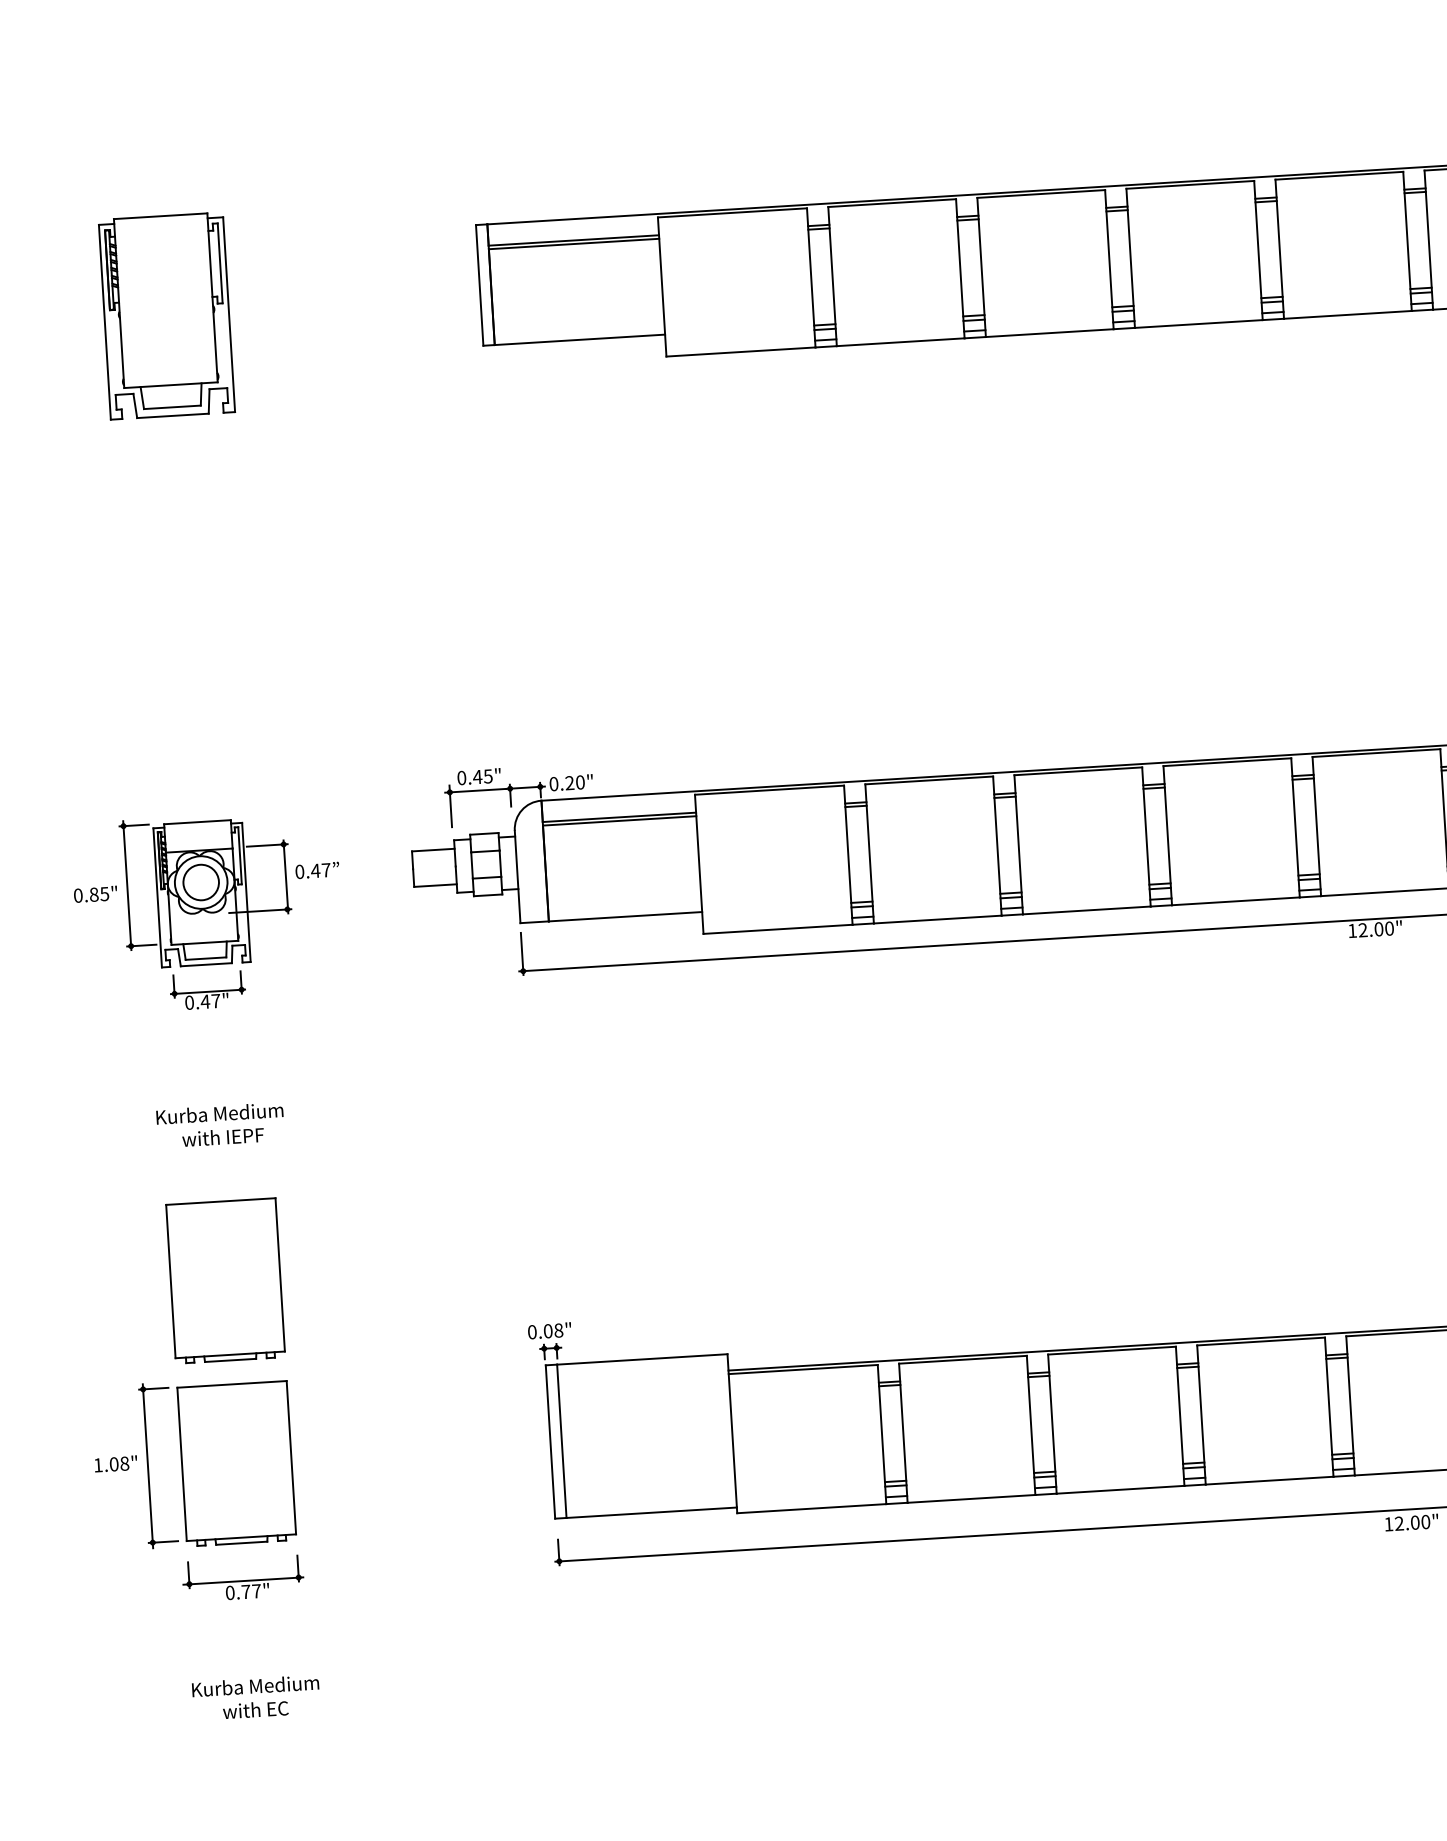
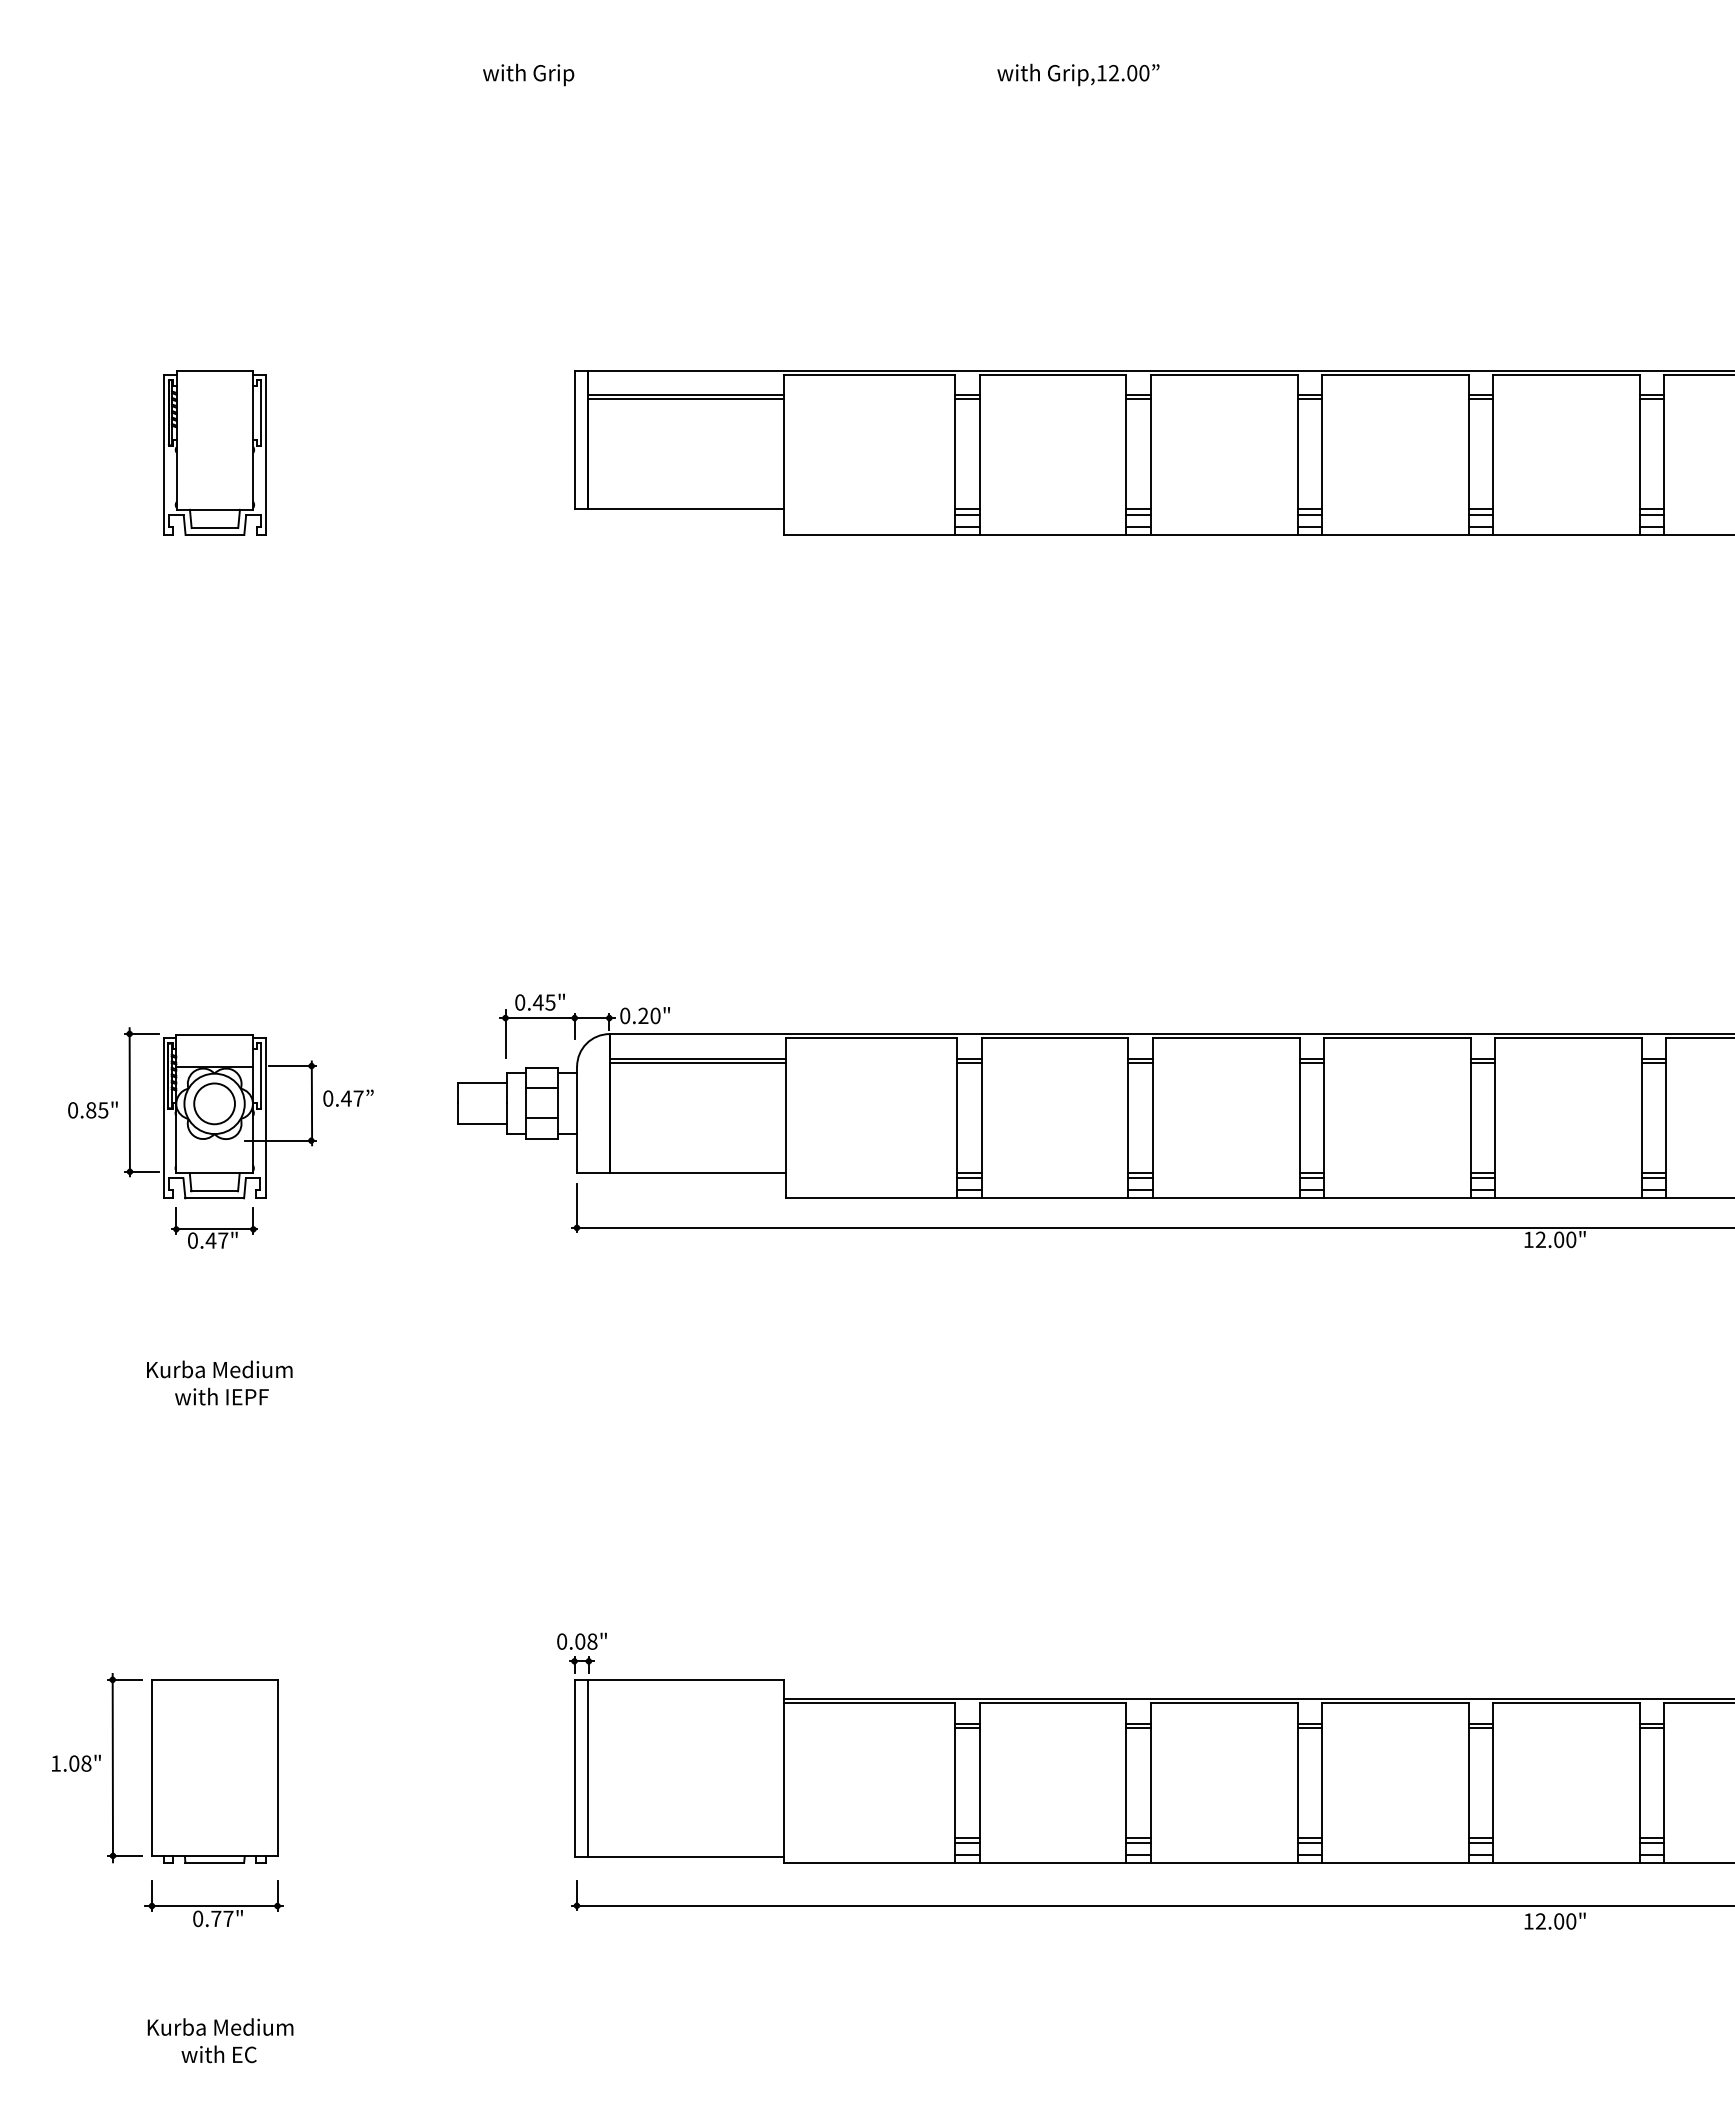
part: (166, 315) -> (214, 452), size x0.71
part: (225, 1280) -> (214, 1561), removed

